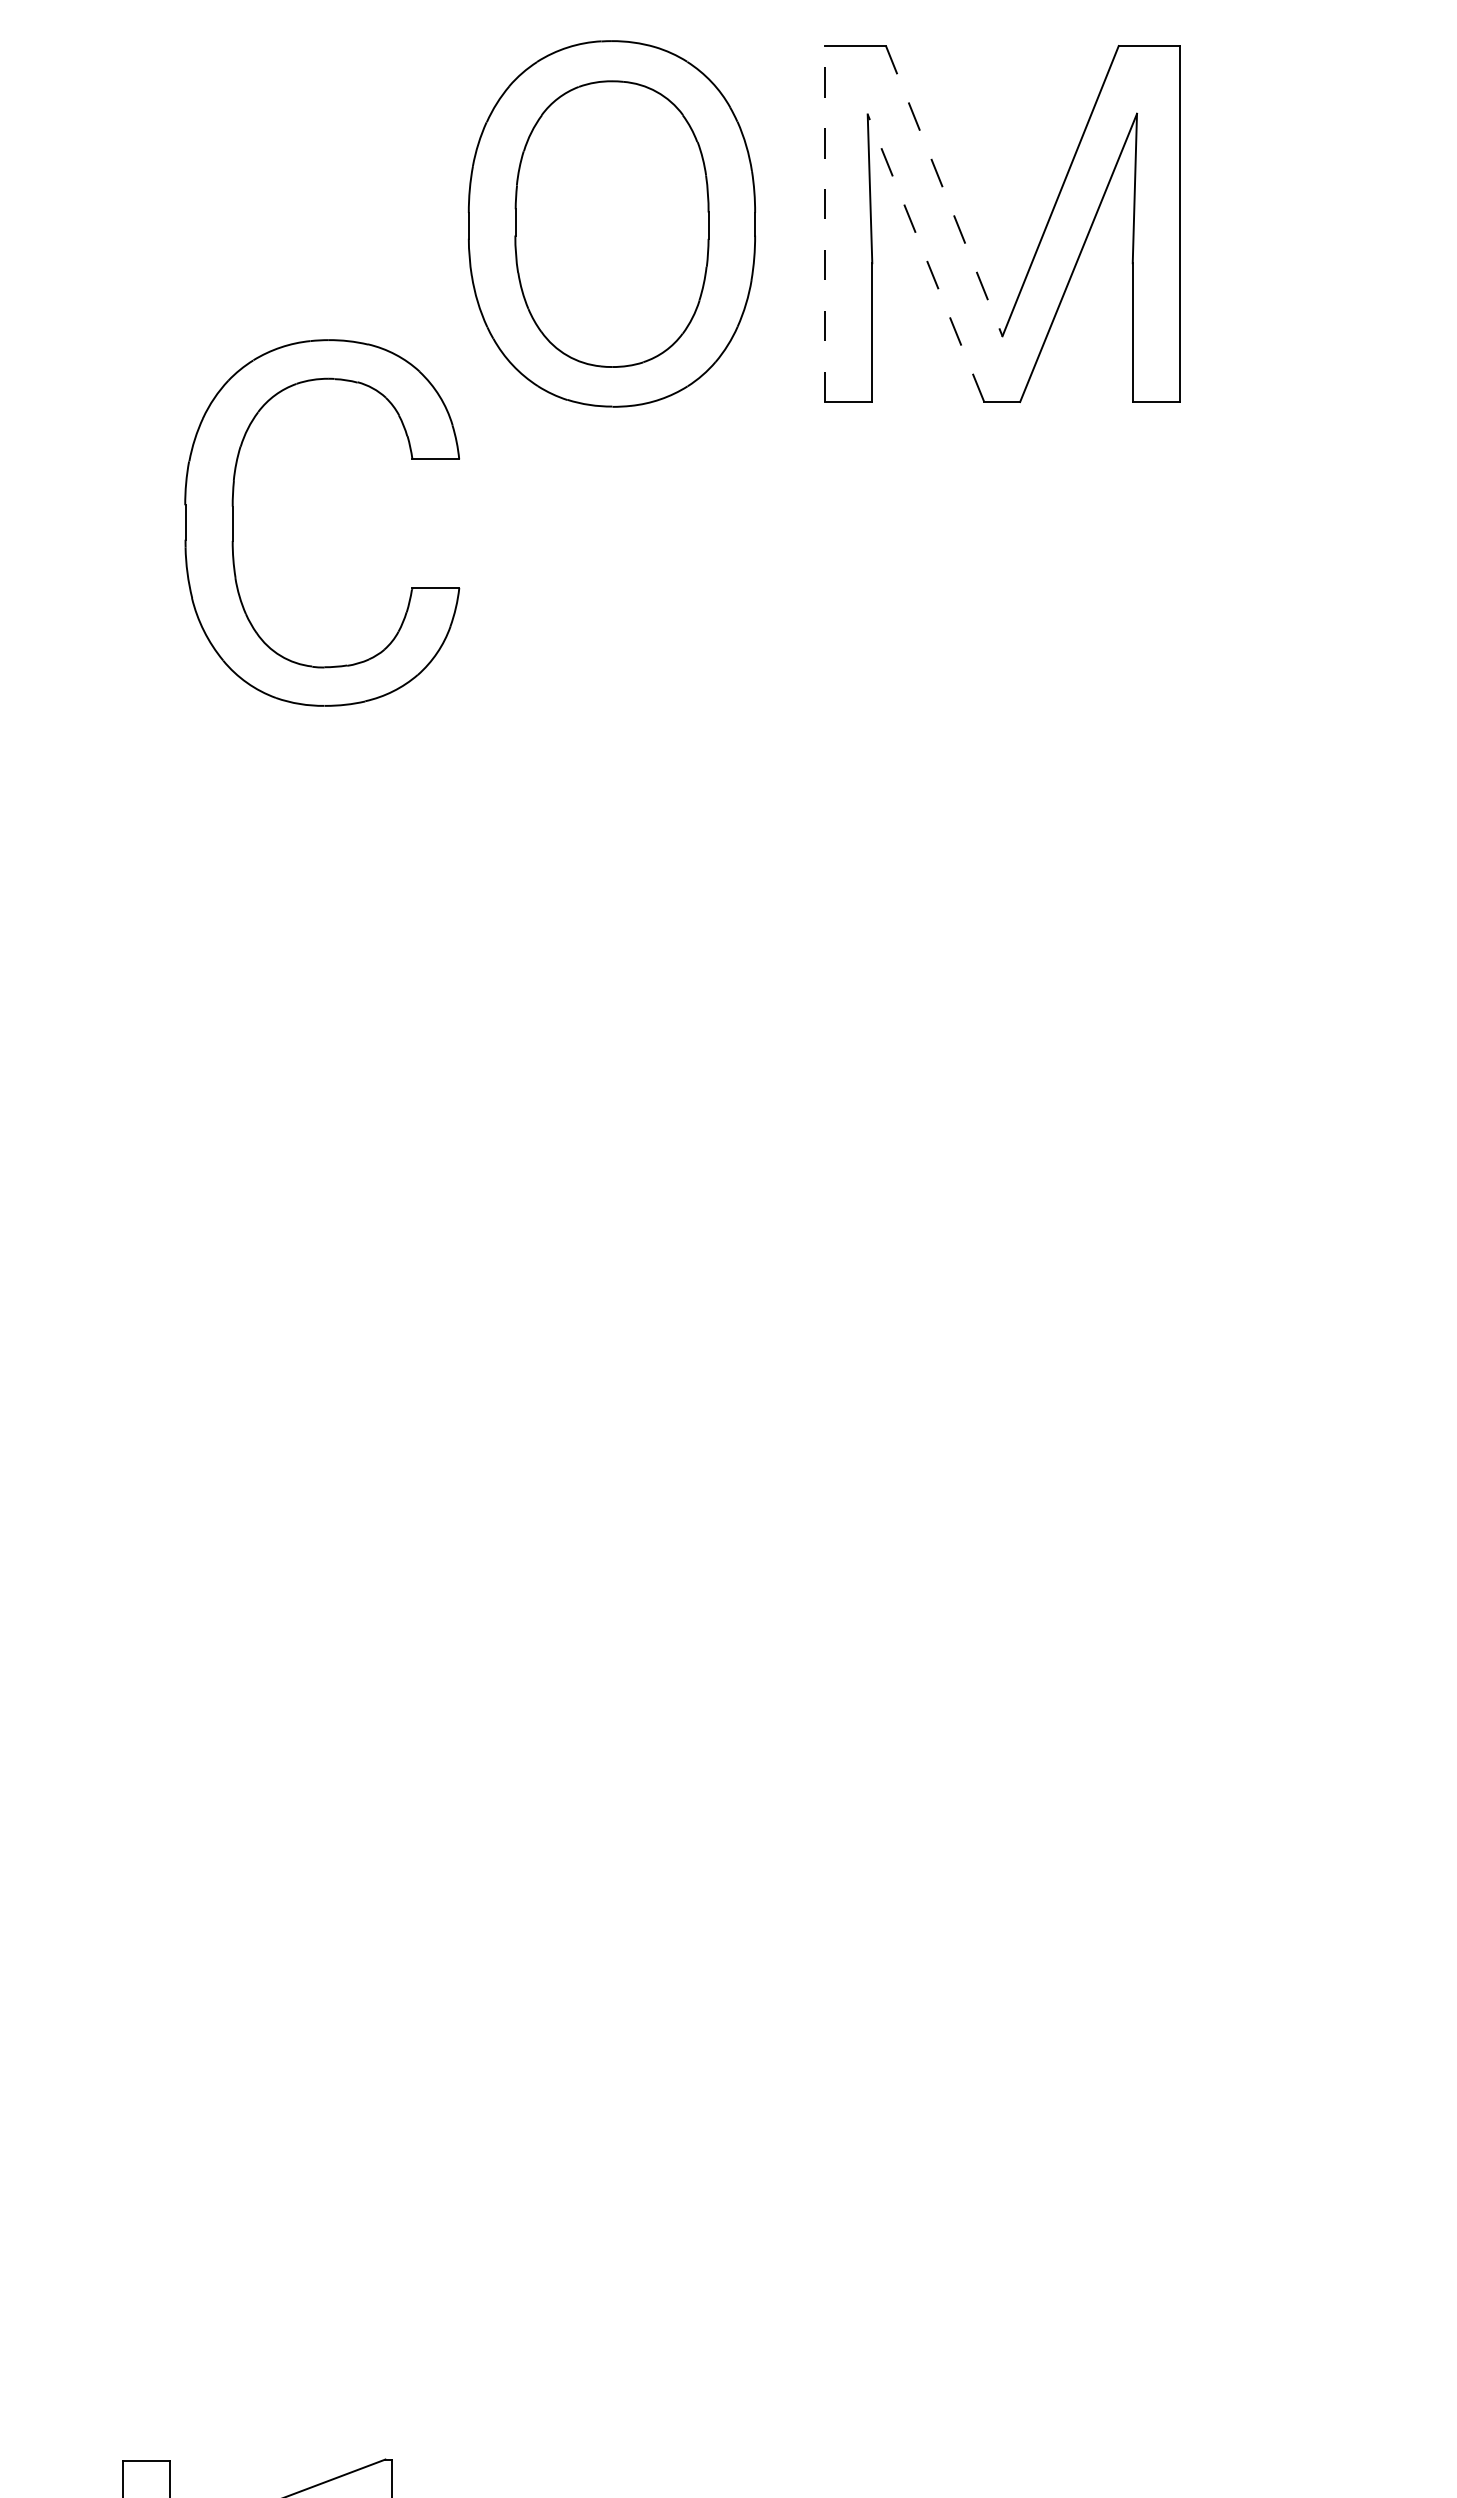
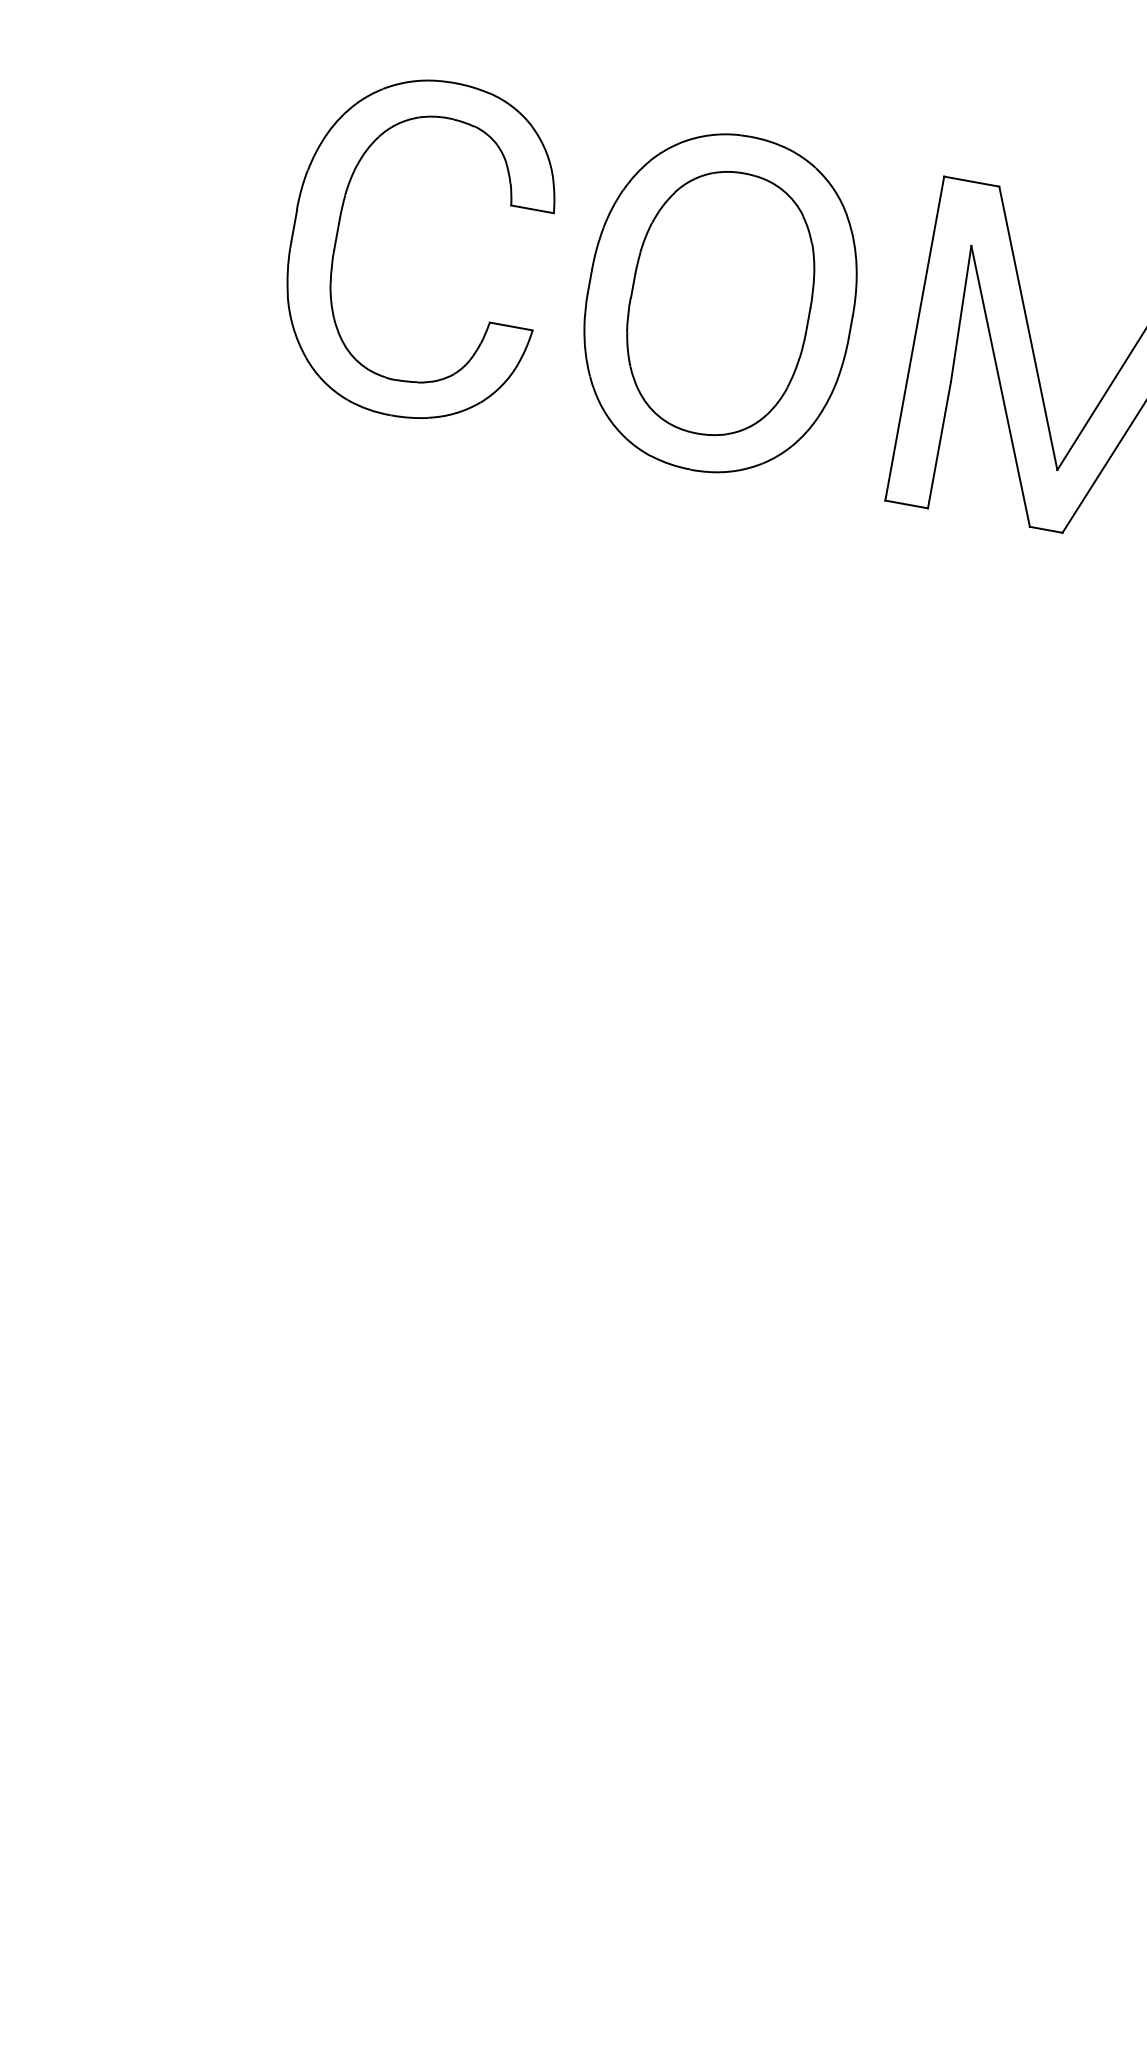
line: (944, 191) -> (1028, 328), dashed -> solid
line: (825, 223) -> (914, 338), dashed -> solid
line: (925, 257) -> (1000, 385), dashed -> solid
part: (233, 522) -> (337, 233), moved

